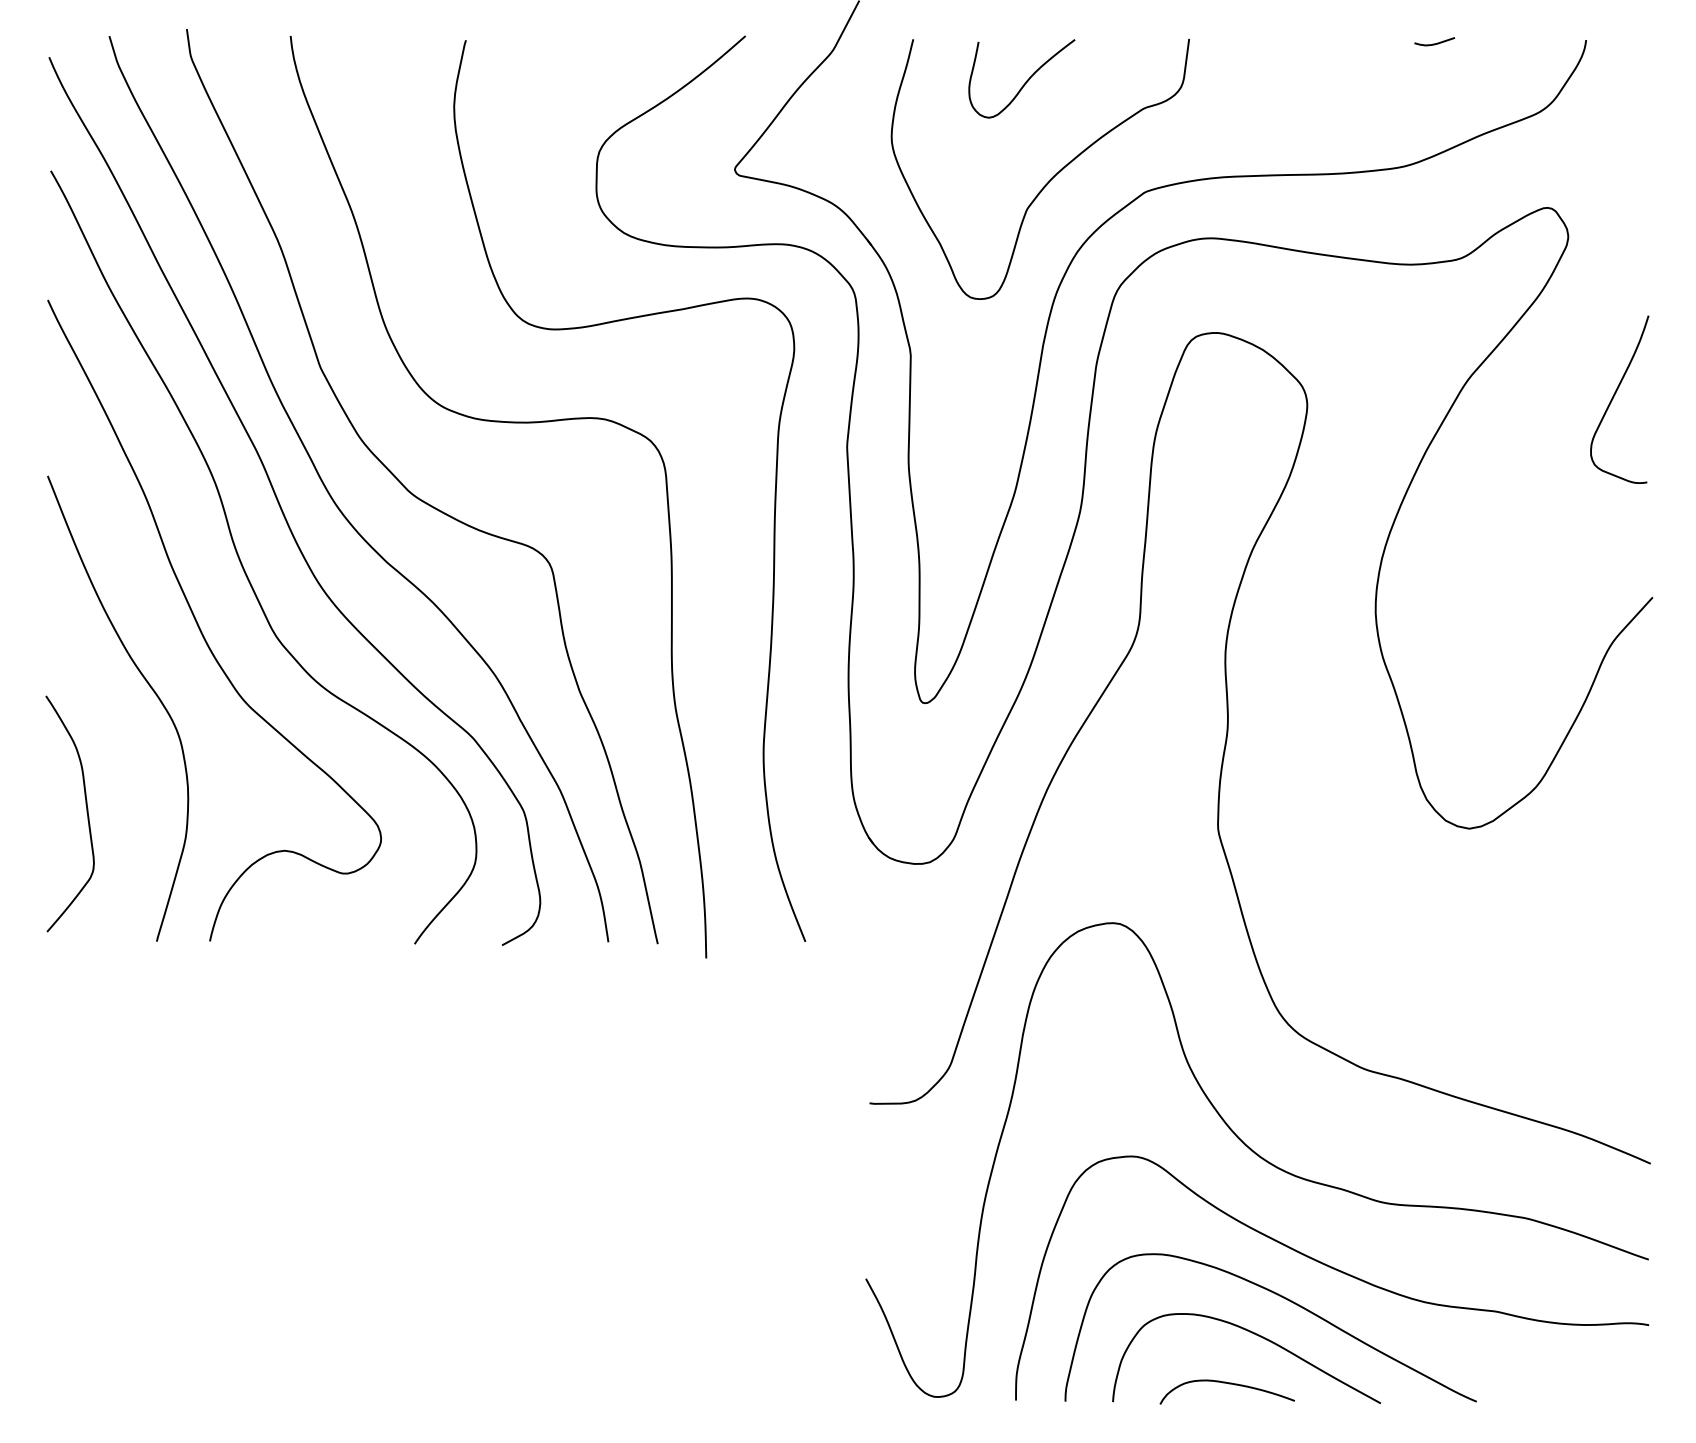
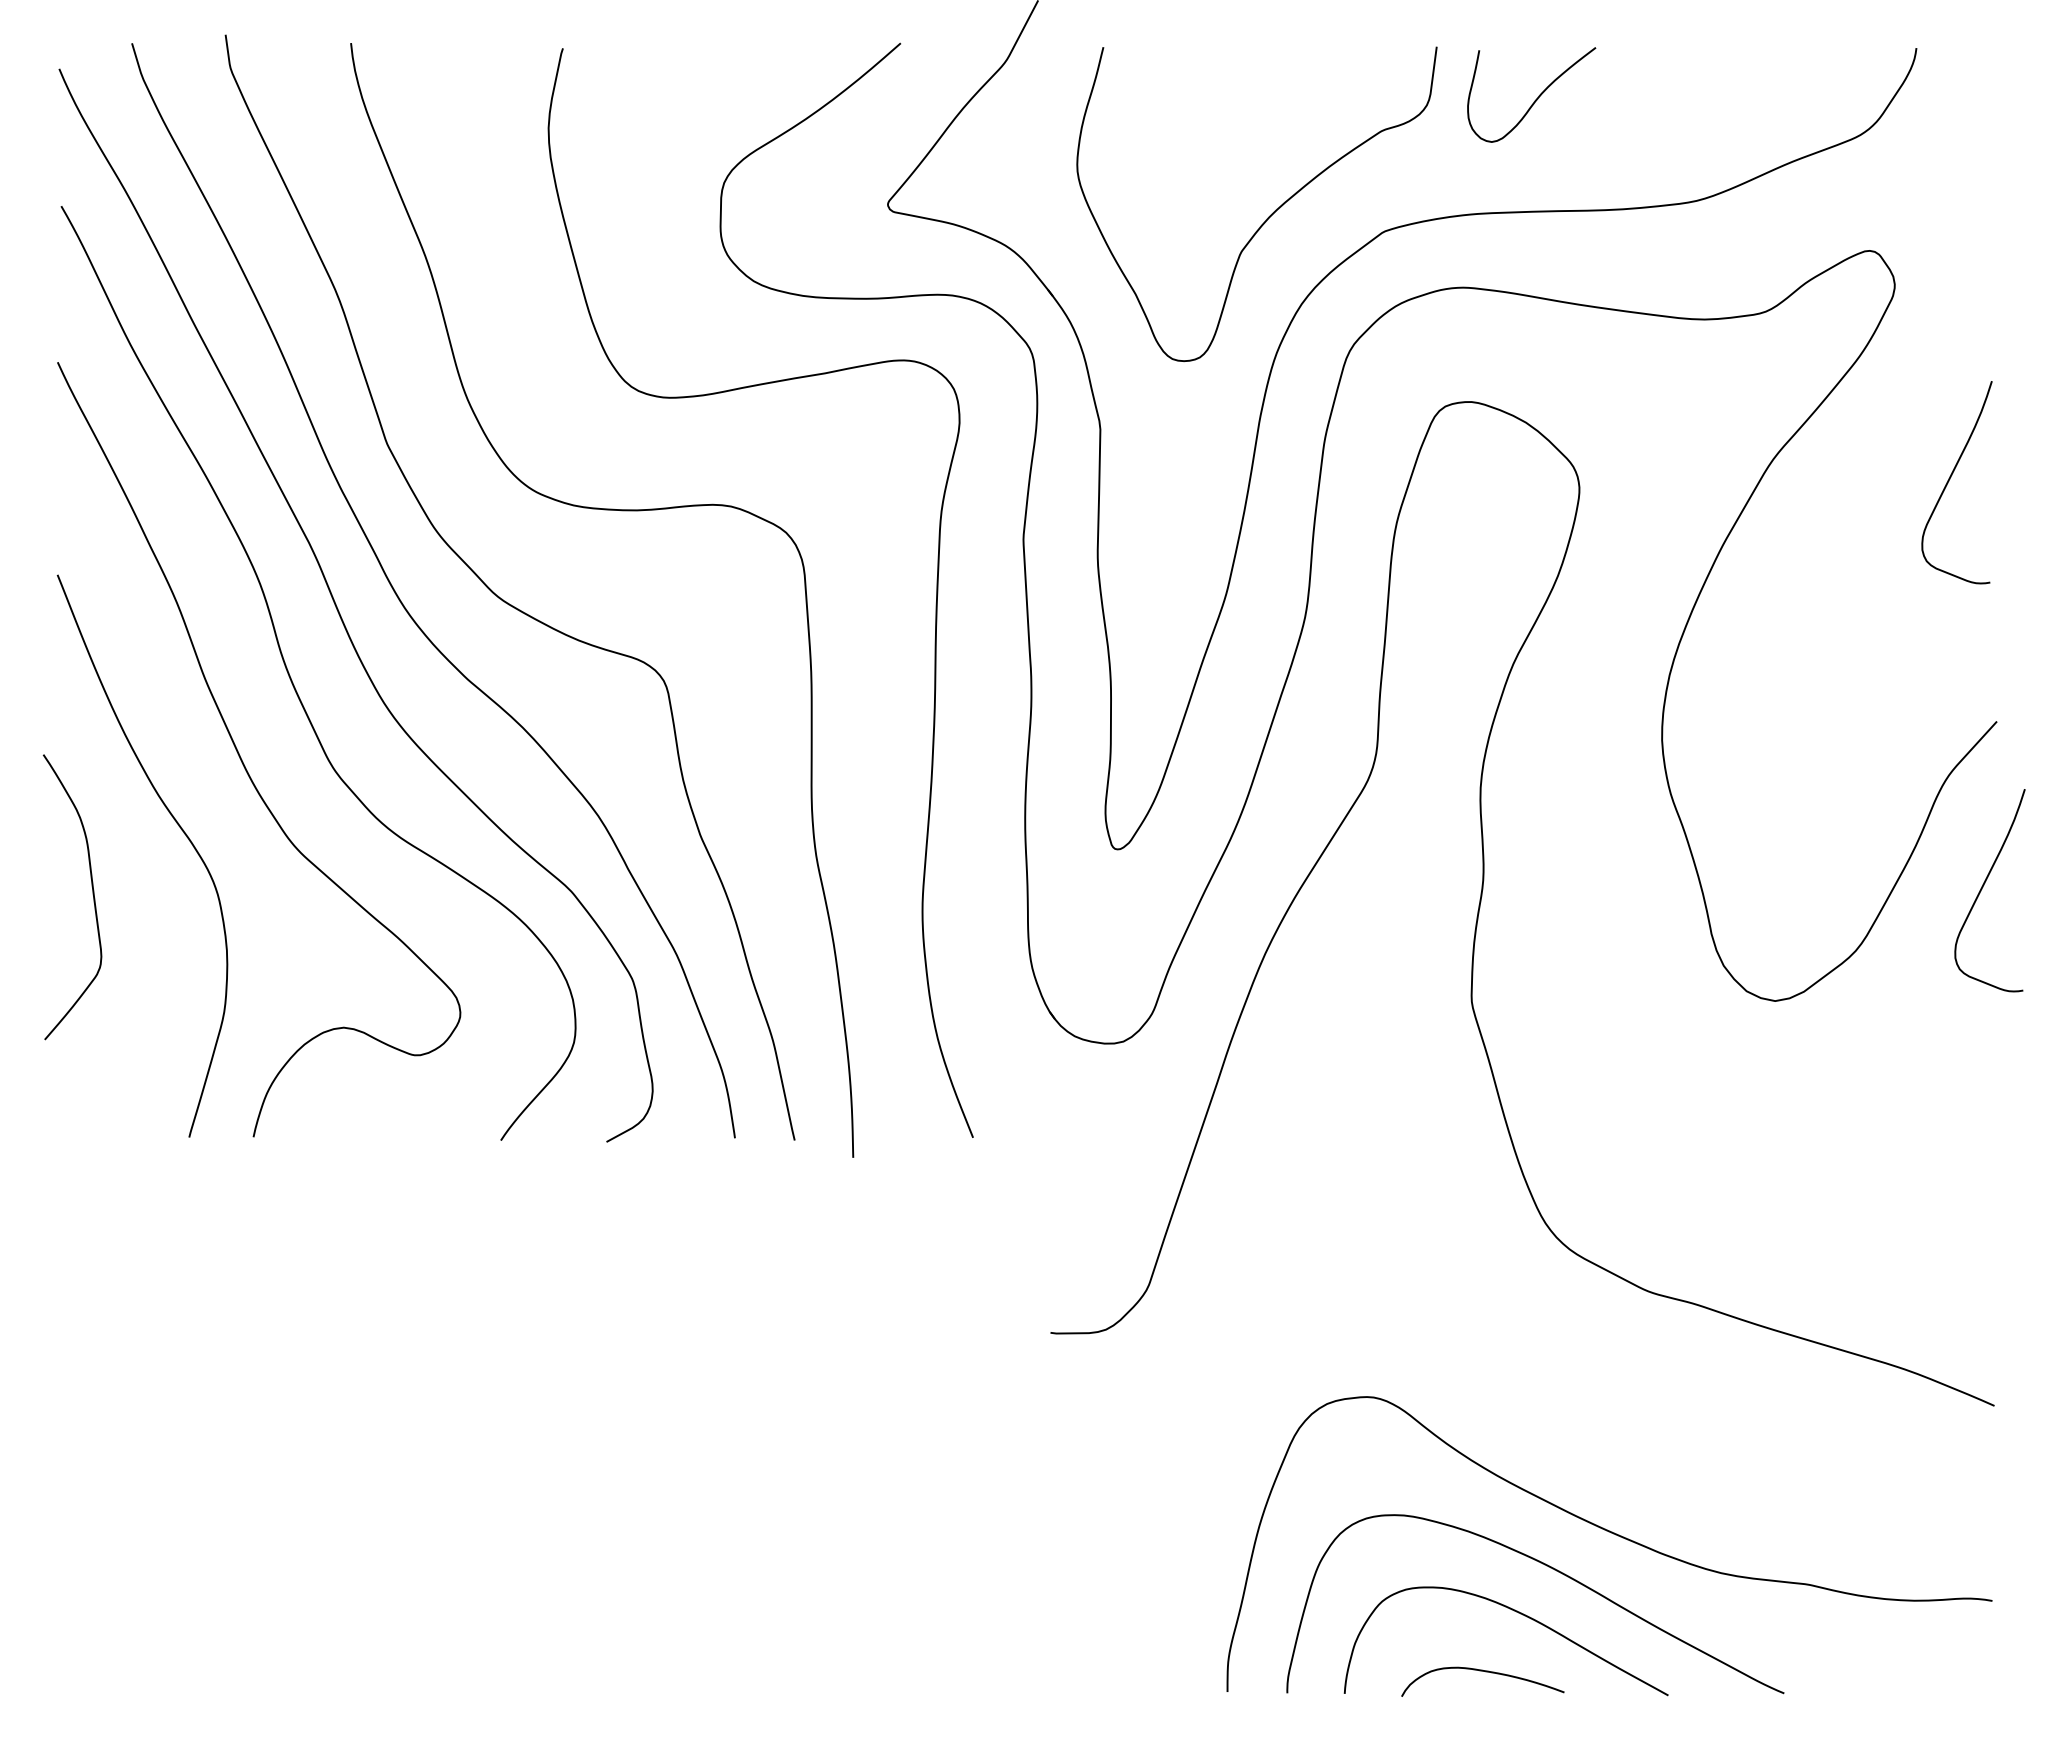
curve: (1433, 43) -> (1732, 52), removed
curve: (1025, 81) -> (1536, 98), moved
curve: (1641, 734) -> (1983, 887), added
curve: (86, 811) -> (92, 894), moved
curve: (1258, 1156) -> (1520, 1397), removed

